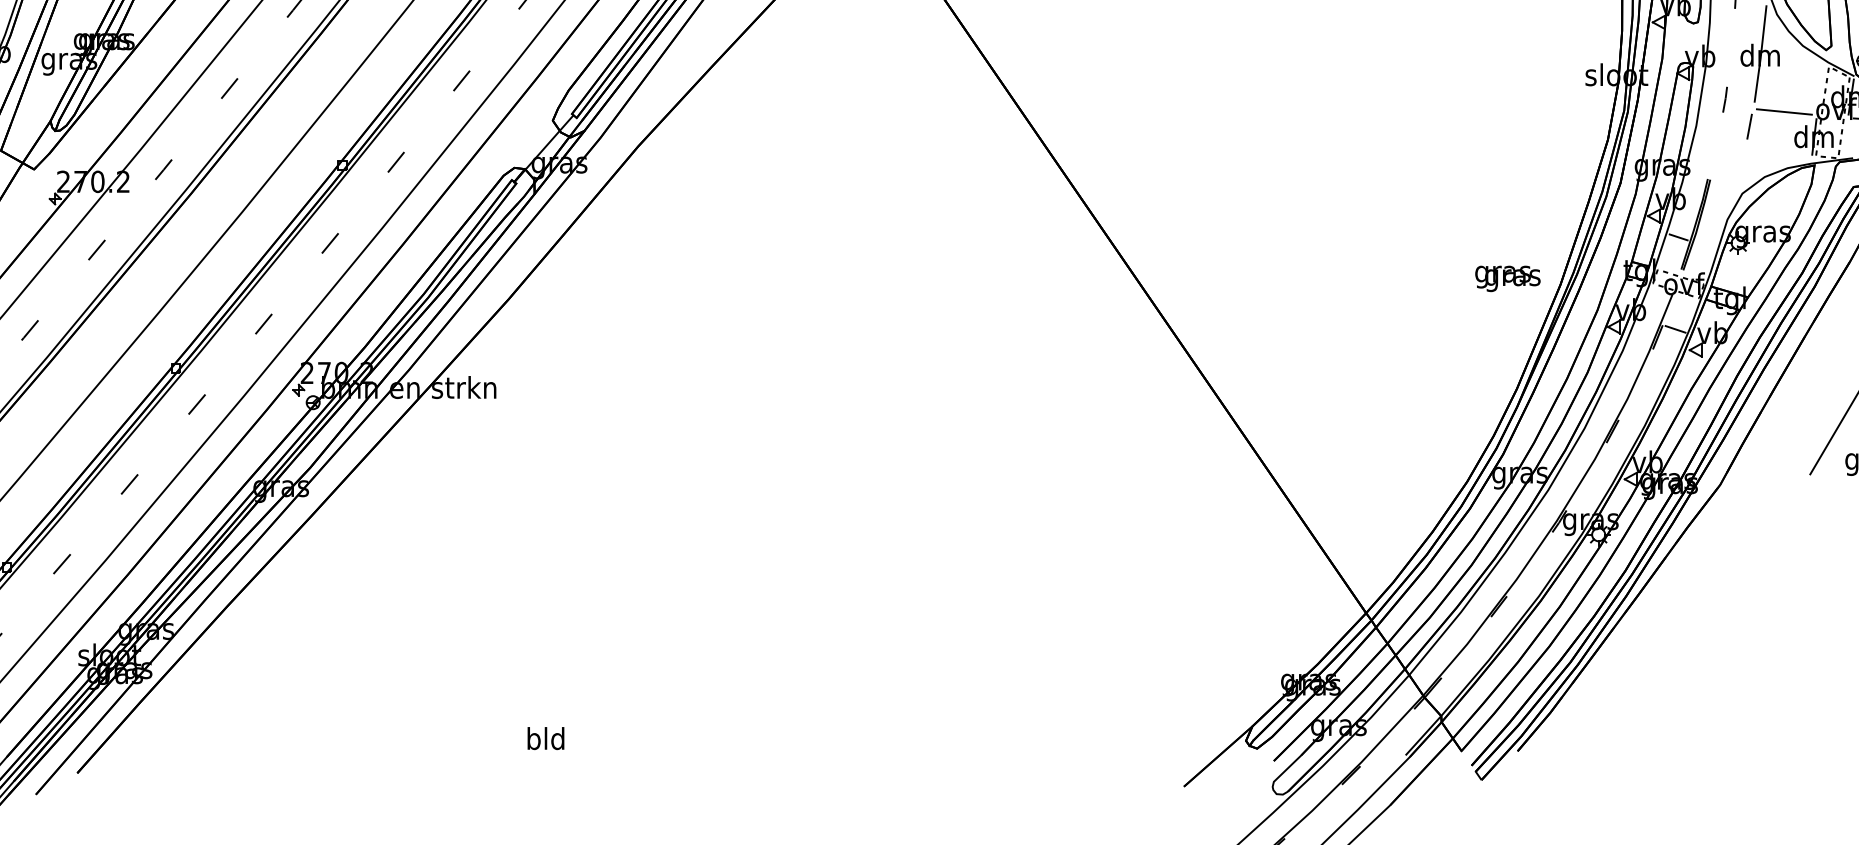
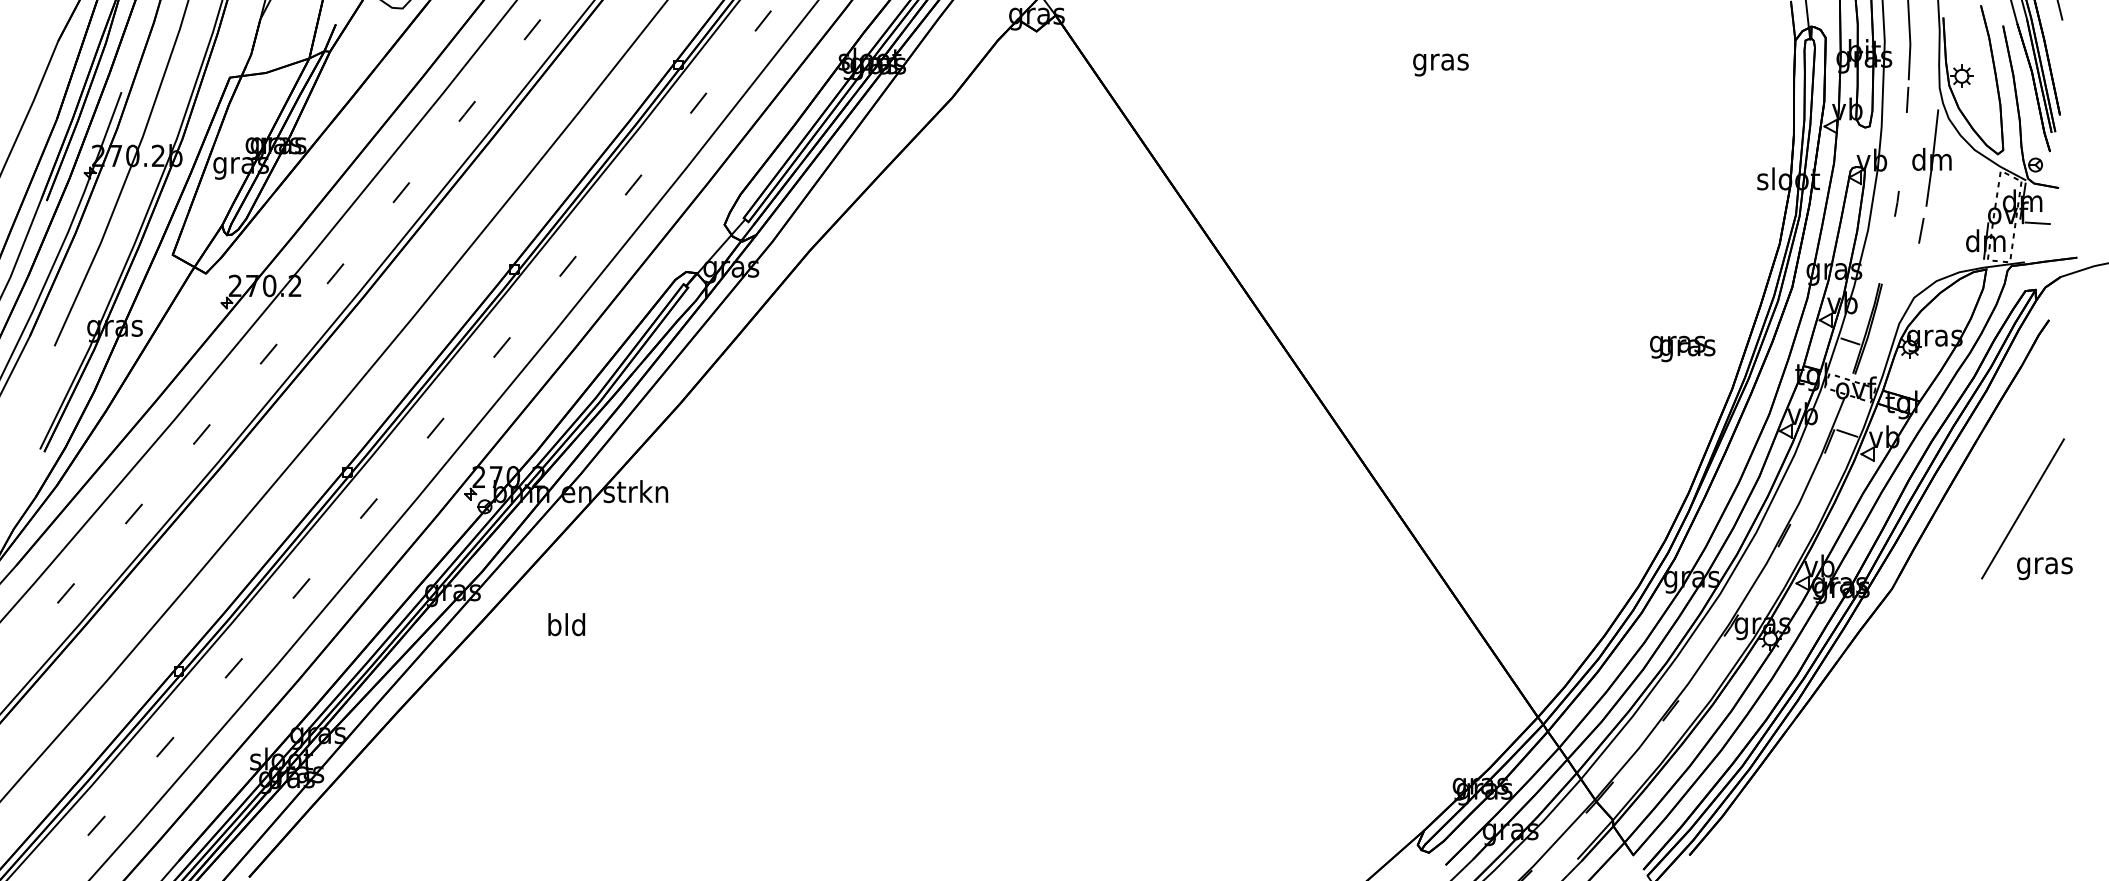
line: (1783, 111) -> (1955, 215), removed
text: (1507, 278) -> (1682, 348), moved
text: (545, 738) -> (566, 624), moved

